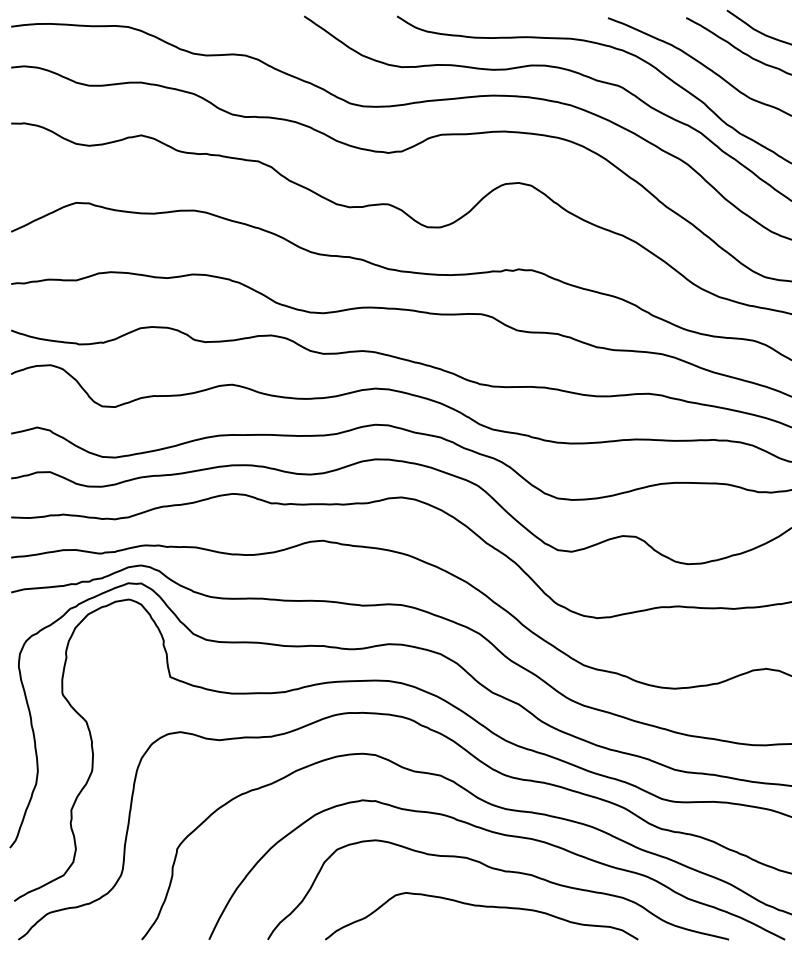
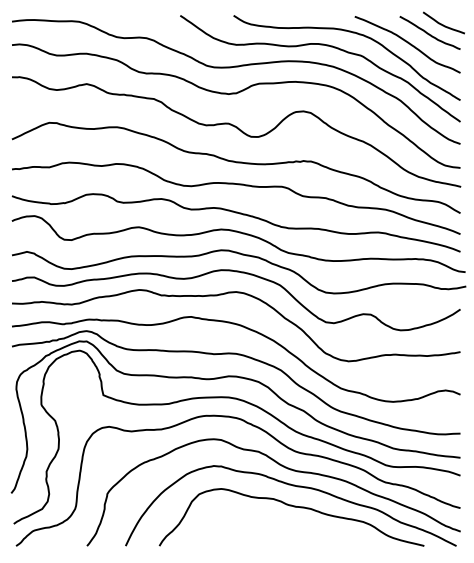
curve: (482, 907) -> (282, 527), removed

